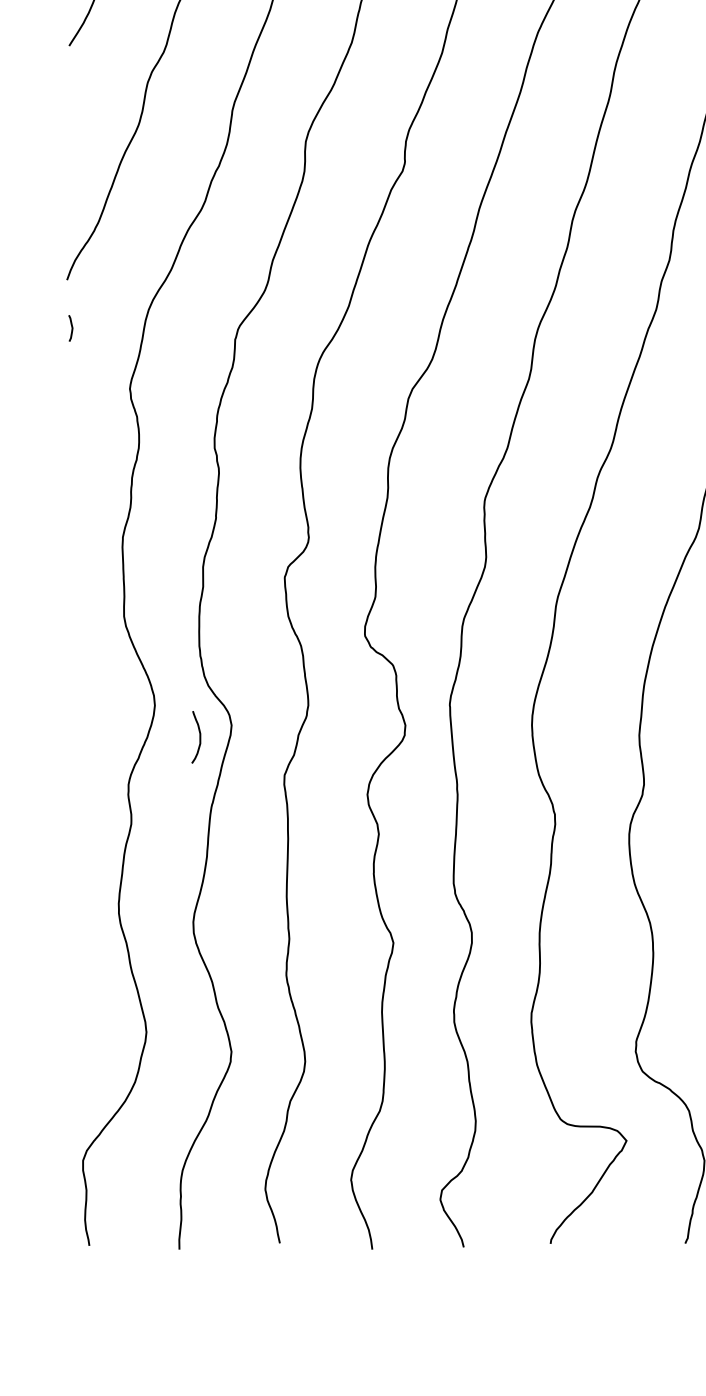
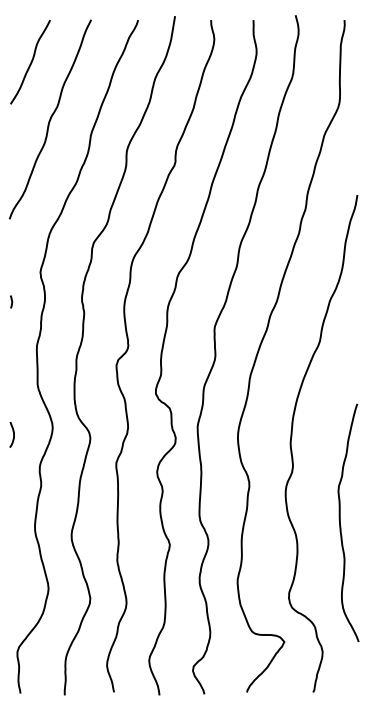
curve: (70, 327) -> (11, 301), moved
curve: (199, 736) -> (13, 434), moved

